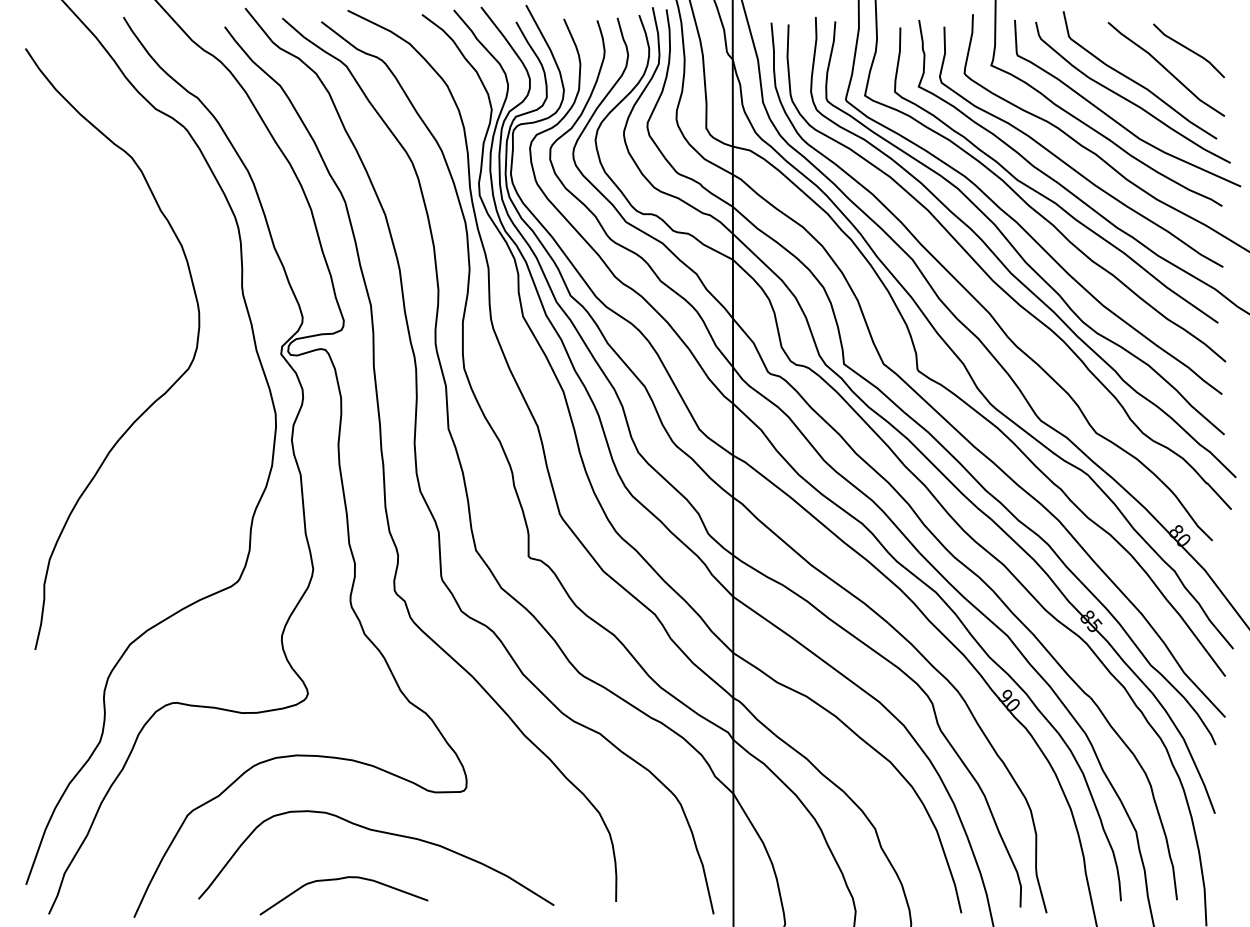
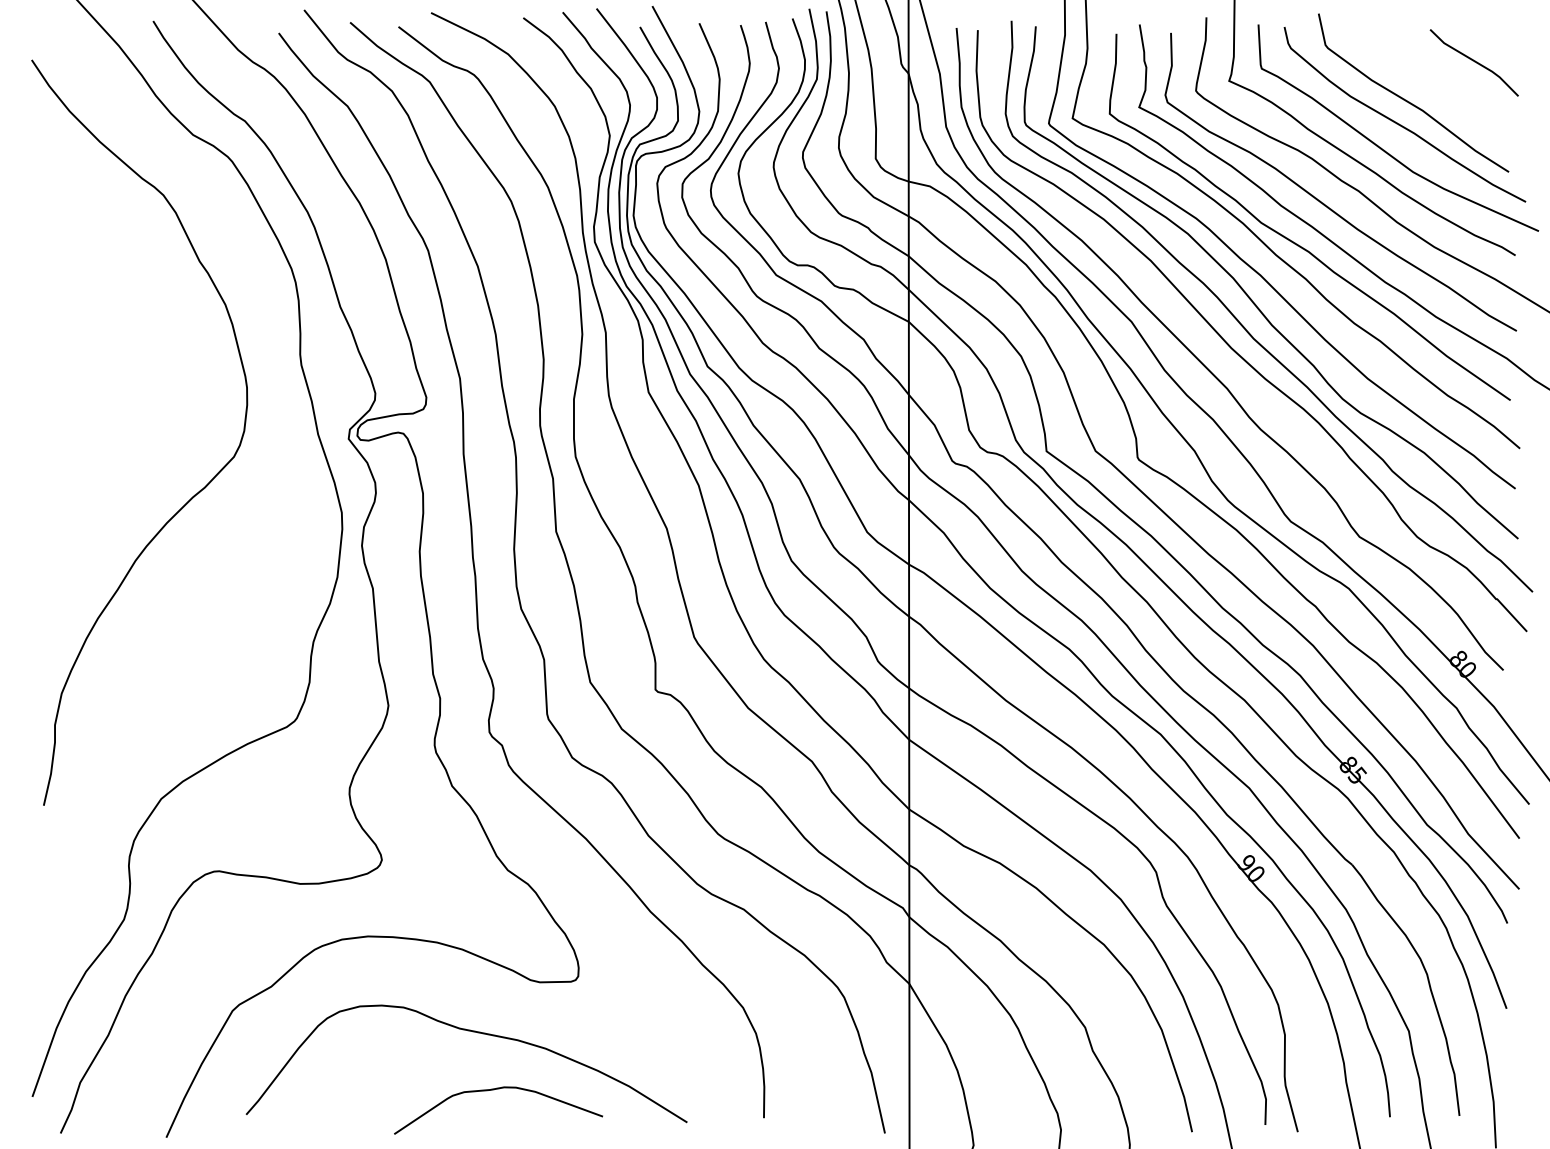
line: (1166, 69) -> (1446, 85), removed
curve: (342, 879) -> (496, 1090), moved

